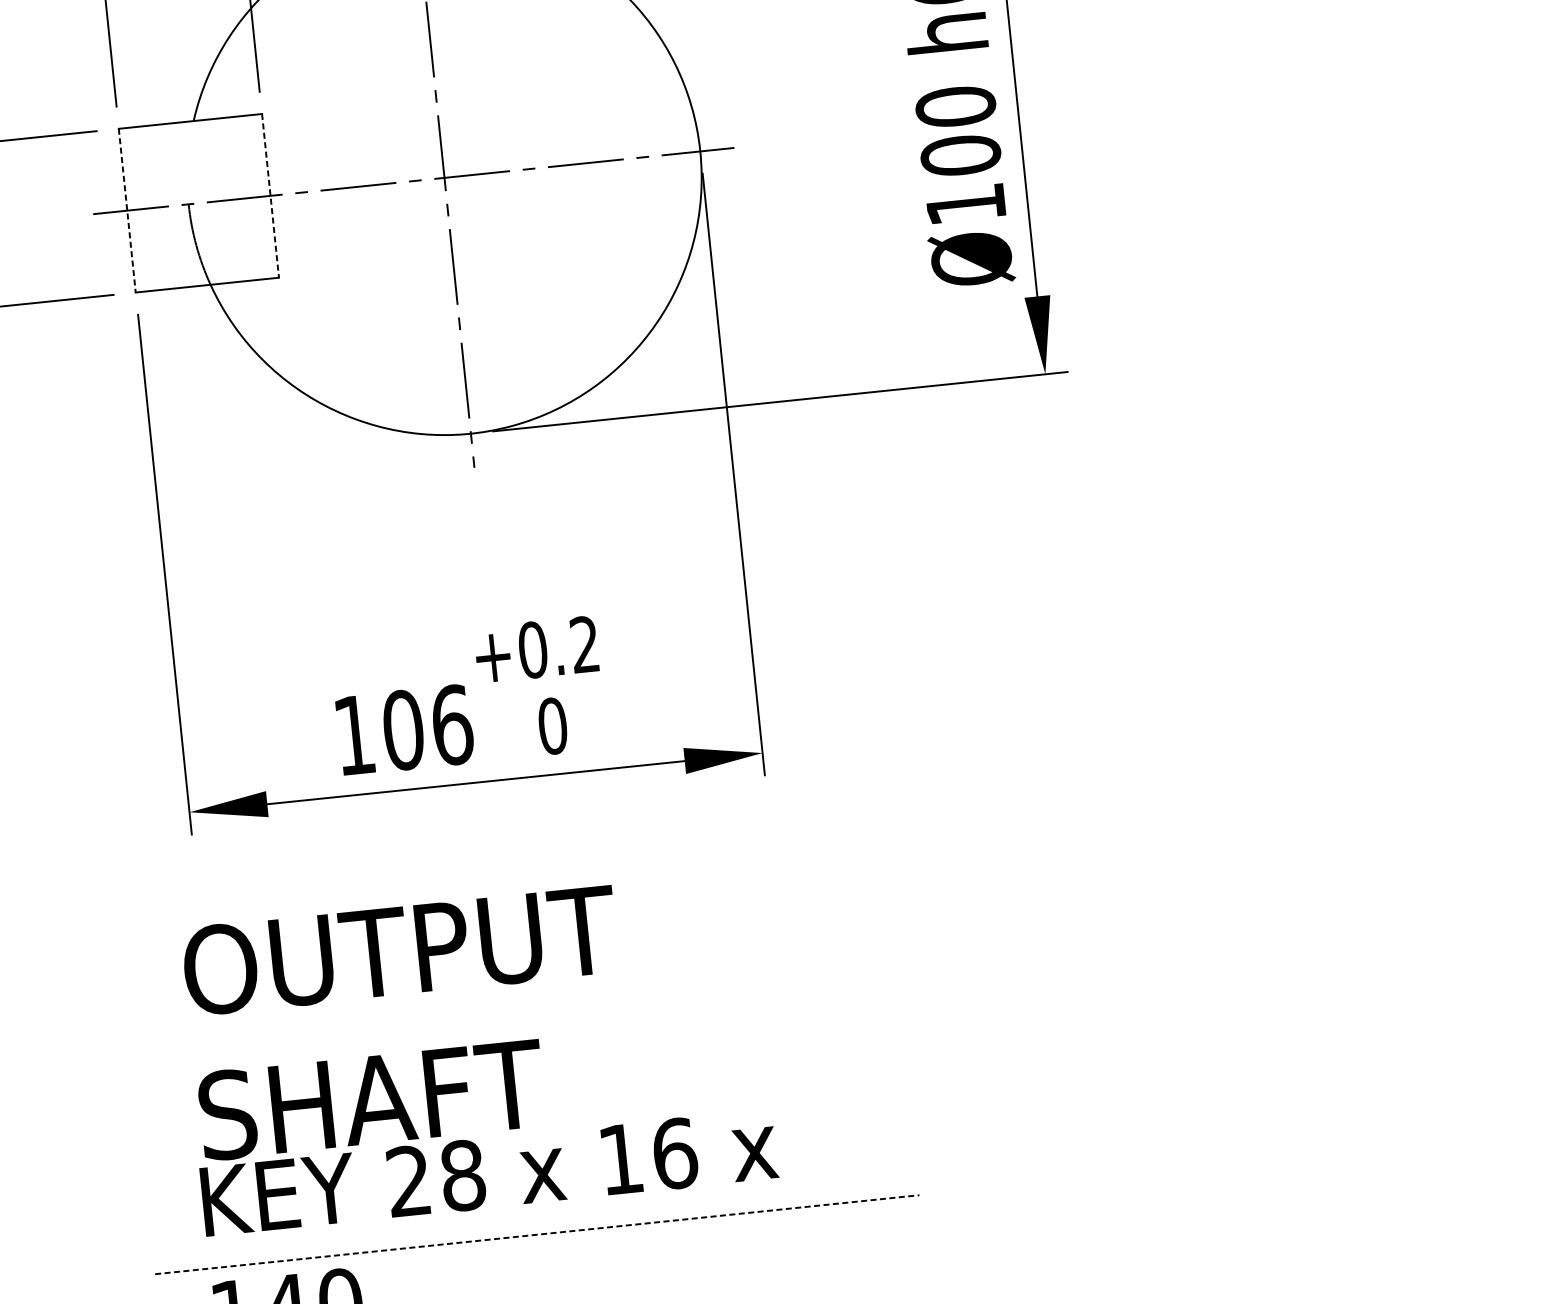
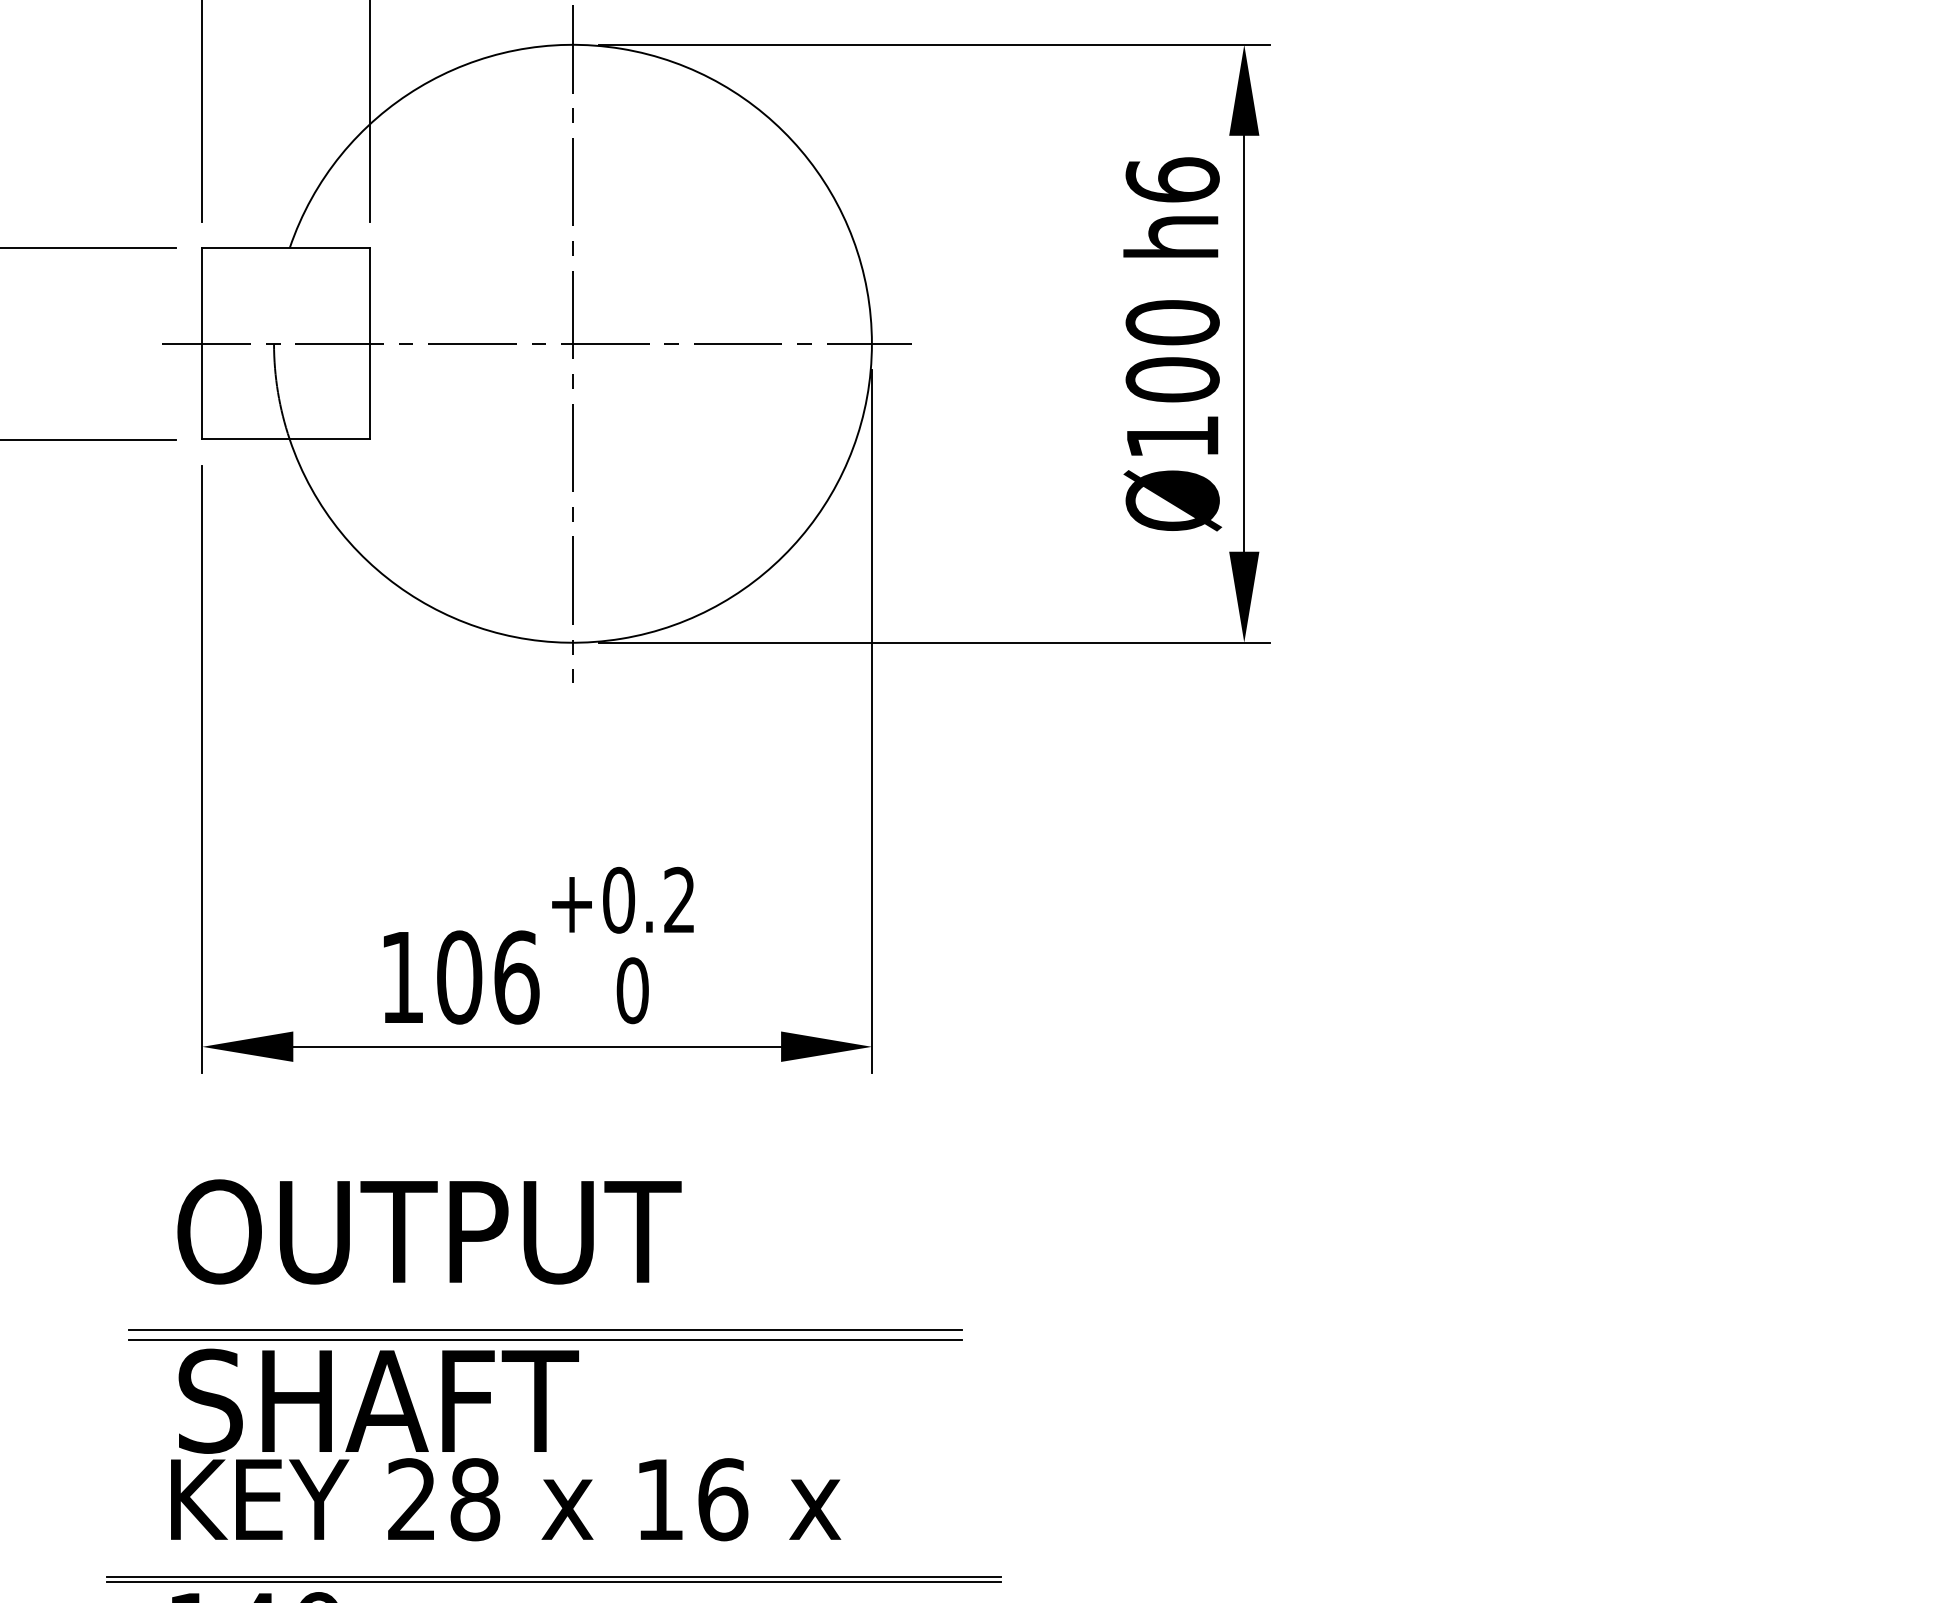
line: (270, 195) -> (369, 343), dashed -> solid
line: (127, 210) -> (202, 343), dashed -> solid
line: (508, 1023) -> (545, 1329), added
line: (509, 1033) -> (545, 1340), added
line: (536, 1234) -> (553, 1576), dashed -> solid
line: (537, 1239) -> (553, 1582), added

